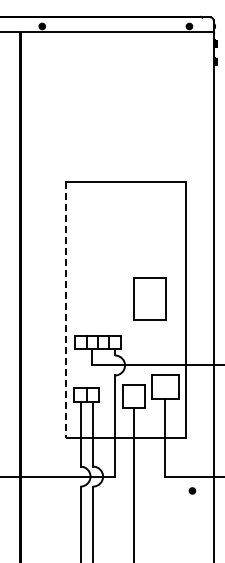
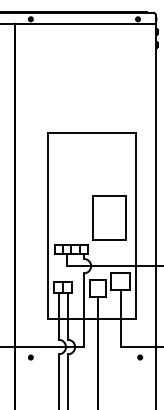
part: (149, 298) -> (108, 217), size x1.43
line: (66, 310) -> (48, 226), dashed -> solid
part: (41, 490) -> (30, 357), added

